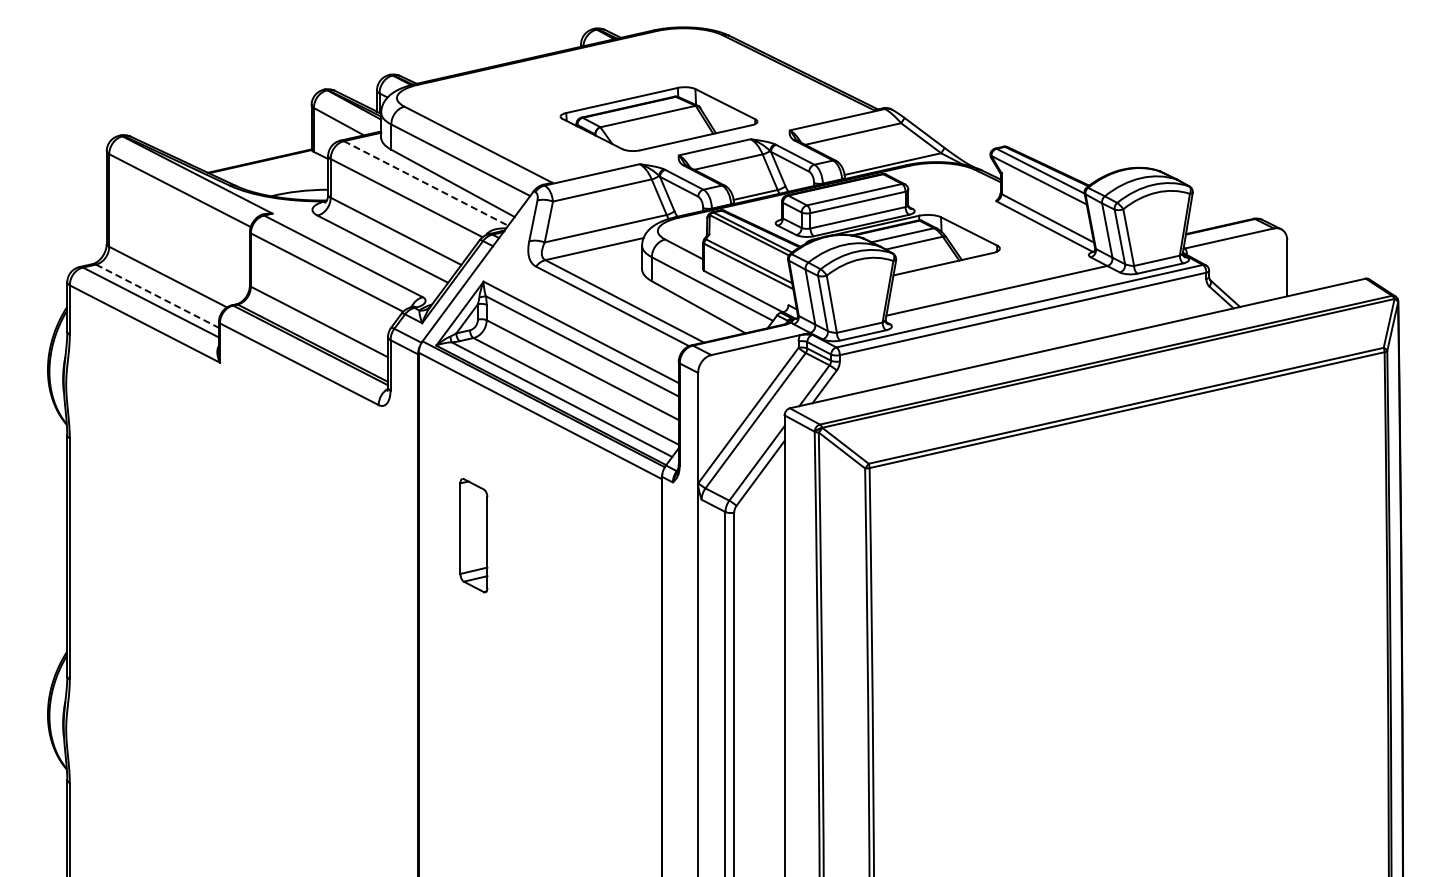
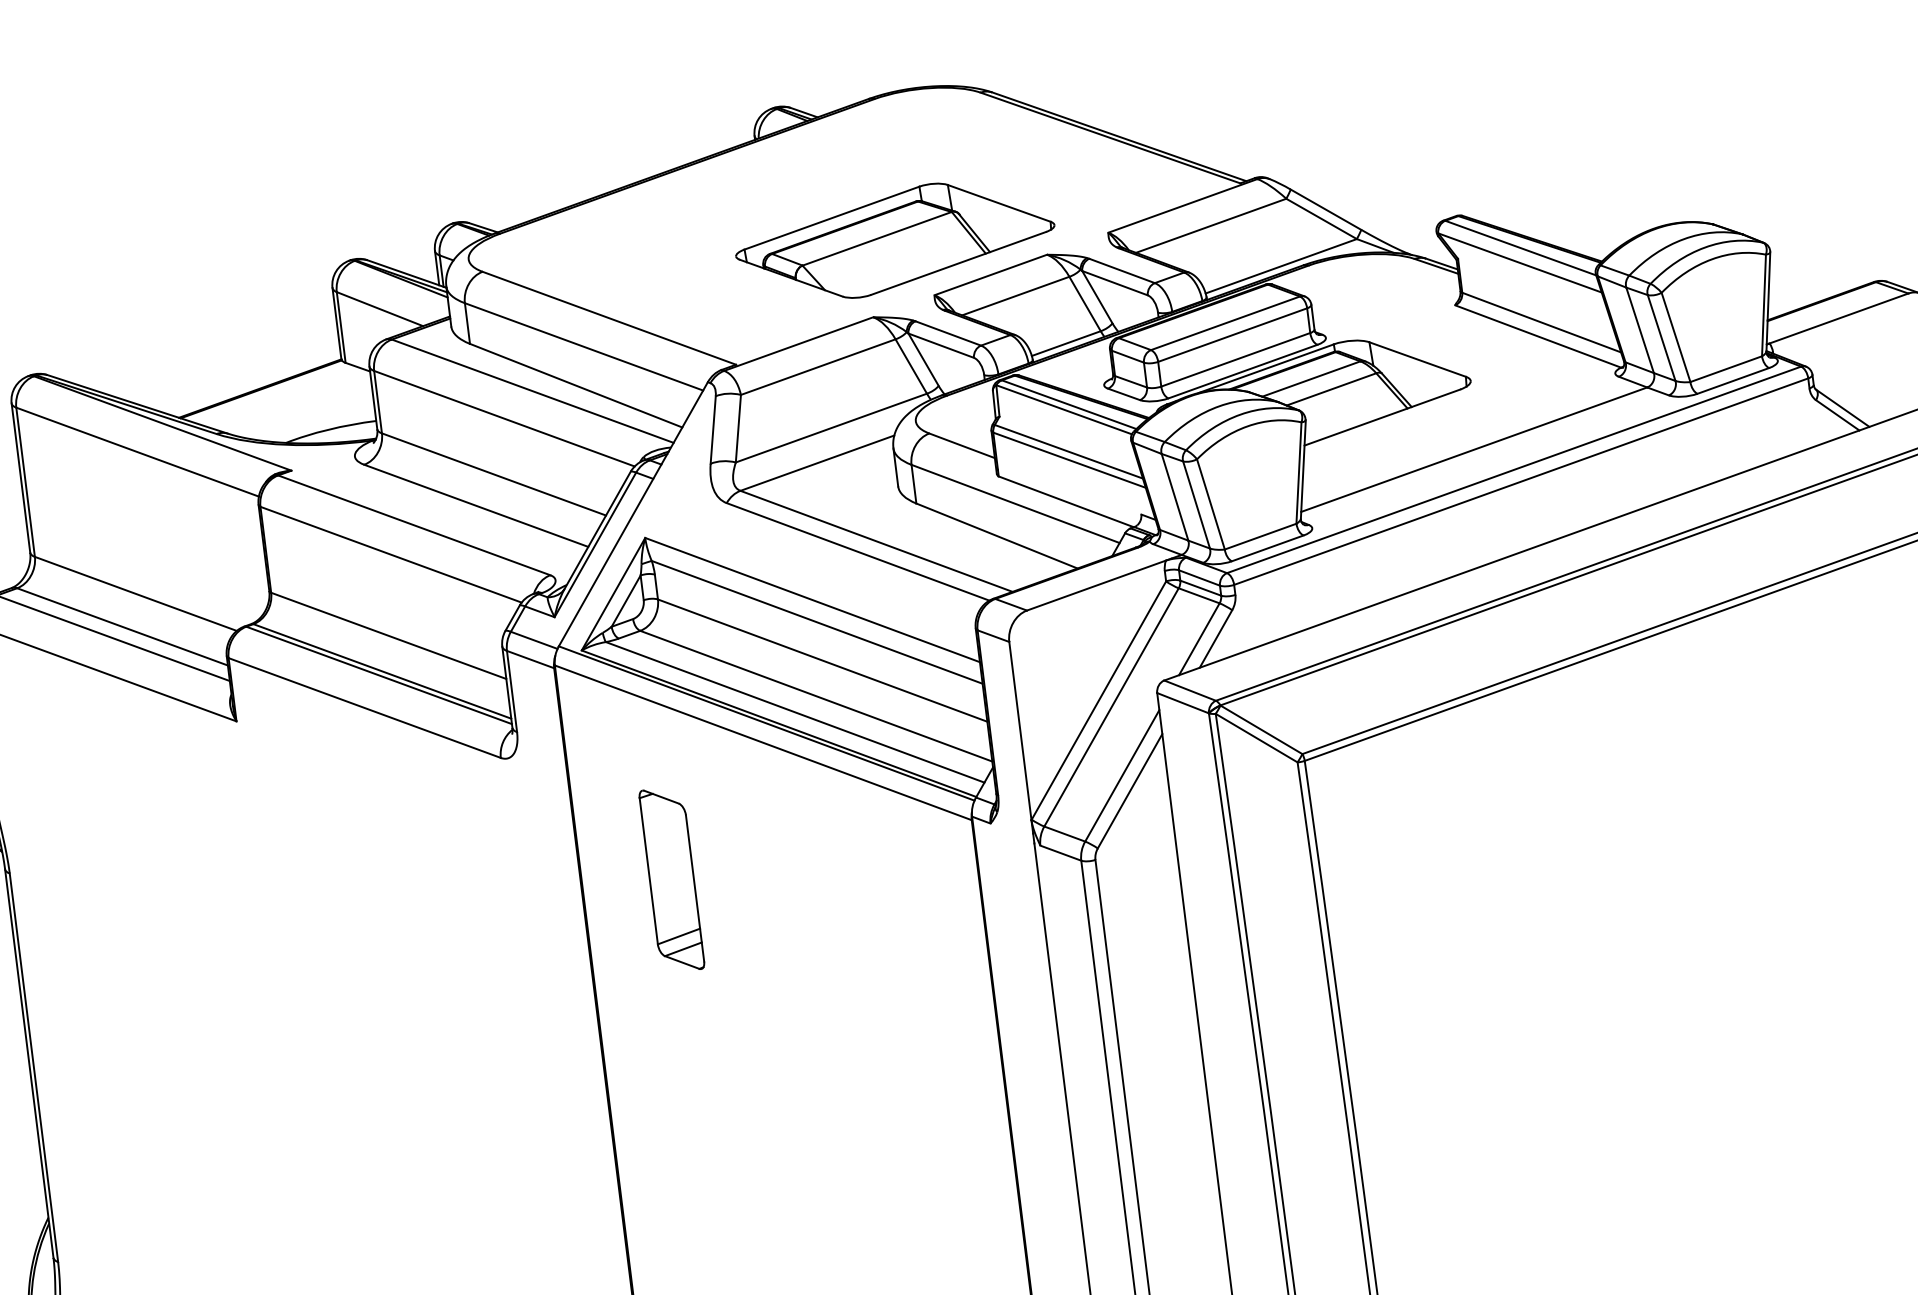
line: (426, 183) -> (533, 391), dashed -> solid
line: (157, 296) -> (122, 627), dashed -> solid
part: (473, 535) -> (671, 879), moved

